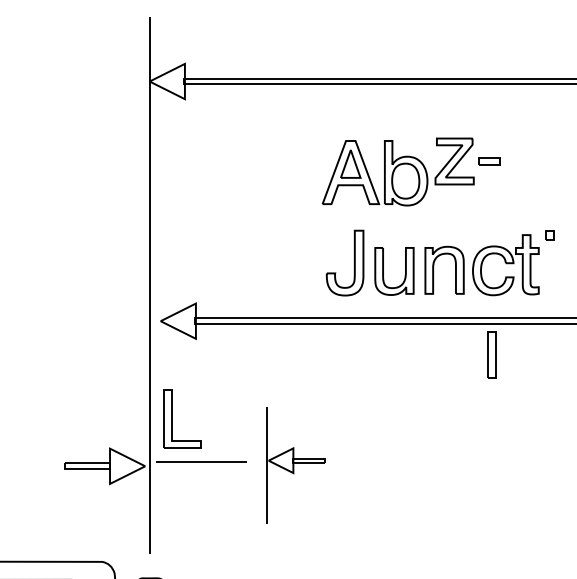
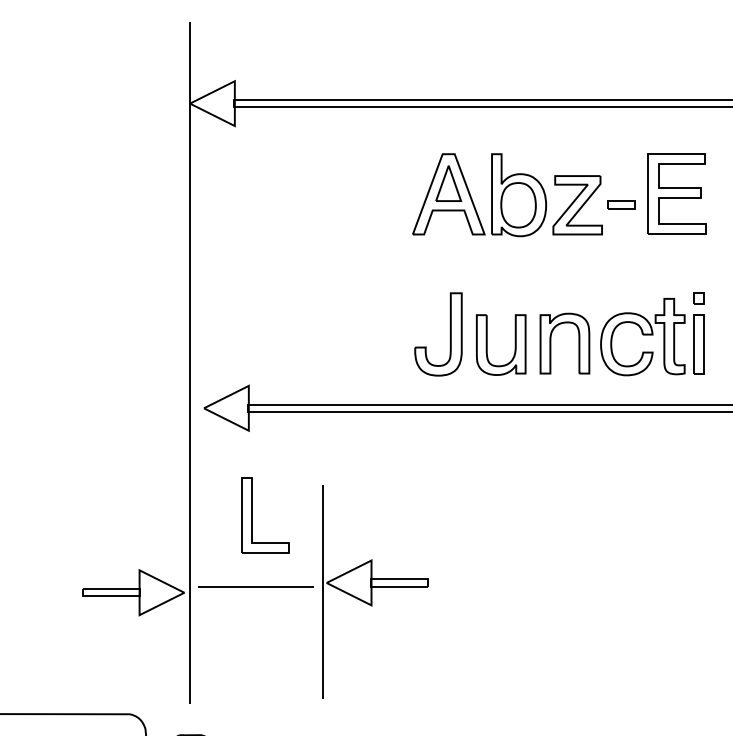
part: (532, 152) -> (676, 193), added
part: (369, 175) -> (472, 198), moved
part: (491, 355) -> (698, 344), moved
part: (172, 418) -> (252, 515), moved
part: (295, 465) -> (375, 591), size x1.43

